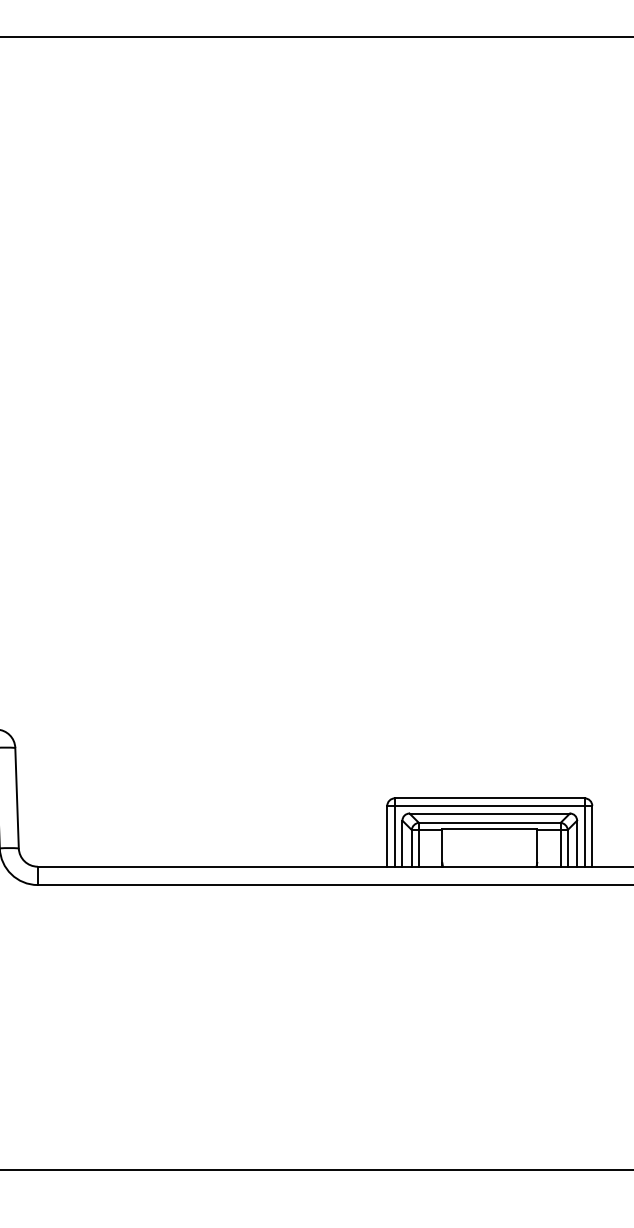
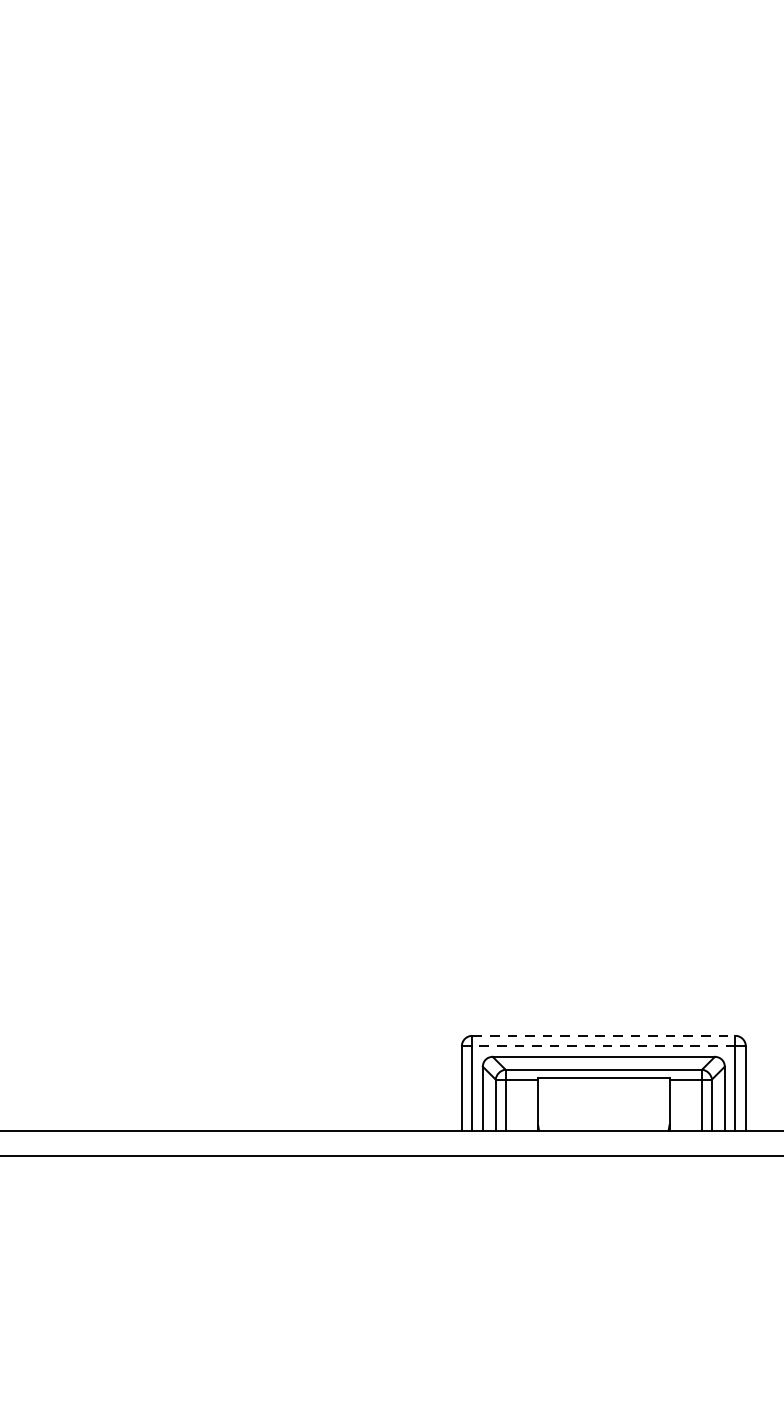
line: (489, 798) -> (603, 1036), solid -> dashed
line: (489, 805) -> (603, 1045), solid -> dashed

